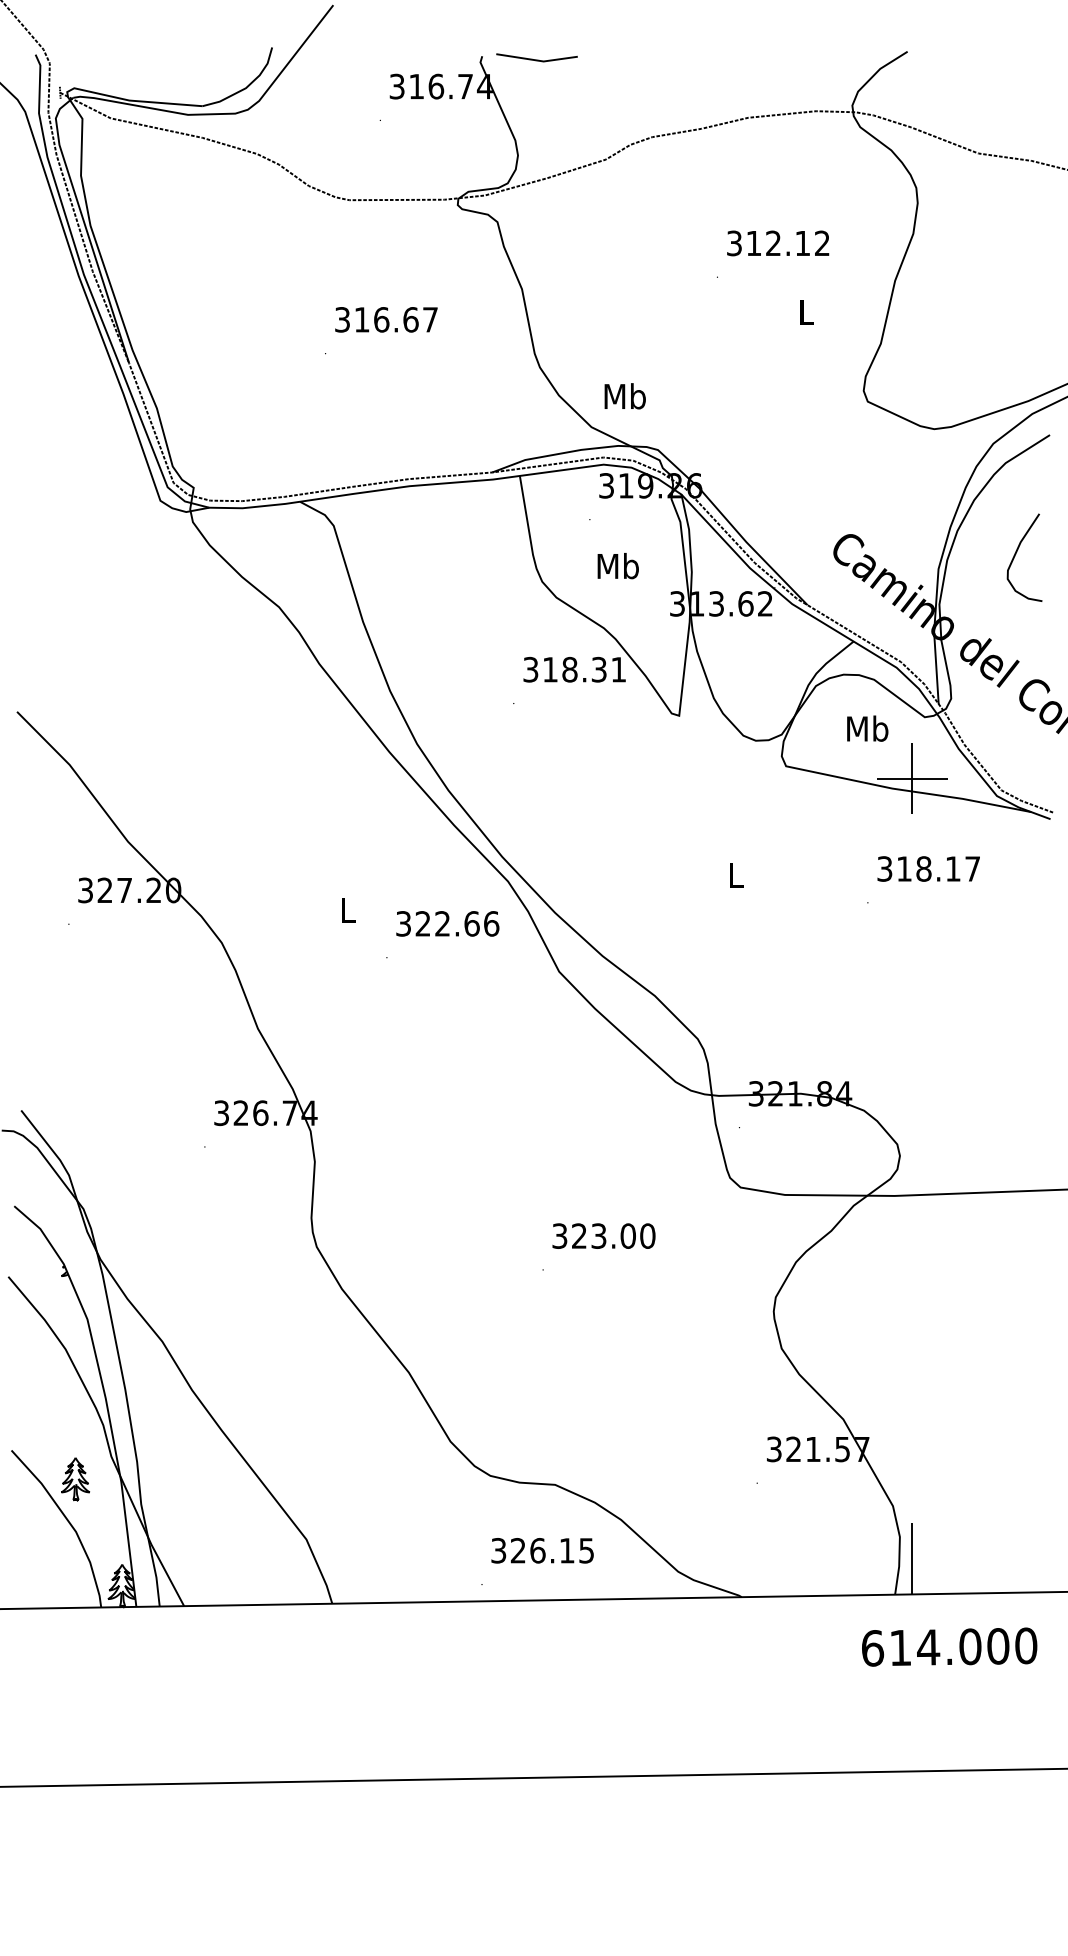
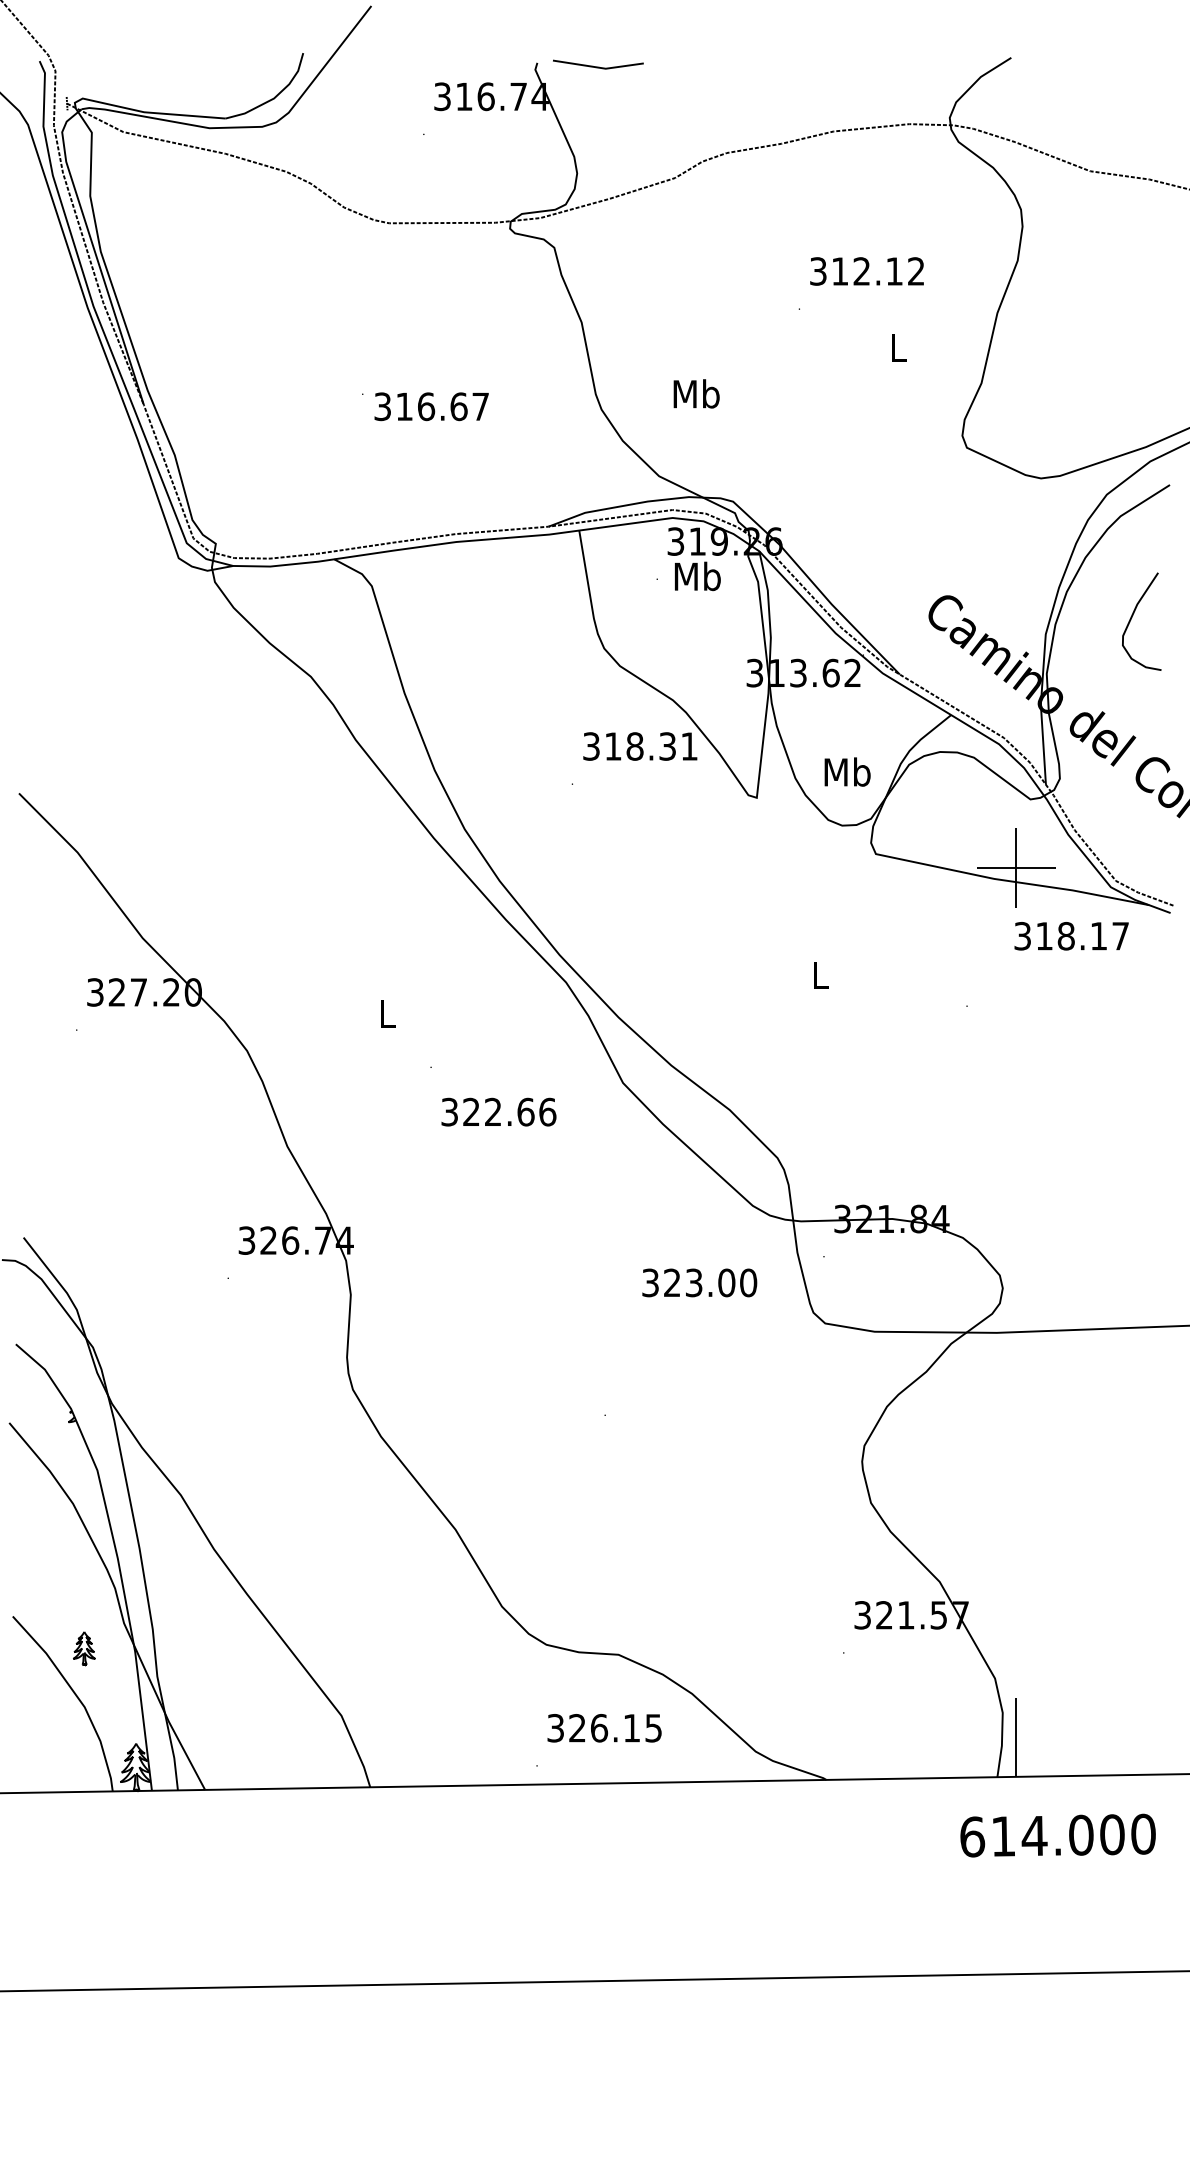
text: (386, 319) -> (431, 406), moved
text: (624, 396) -> (695, 394), moved
text: (617, 566) -> (696, 576), moved
text: (867, 728) -> (847, 771), moved
text: (928, 868) -> (1071, 935), moved
text: (447, 923) -> (498, 1111), moved
text: (603, 1235) -> (699, 1282), moved
part: (75, 1479) -> (84, 1648), size x0.7

